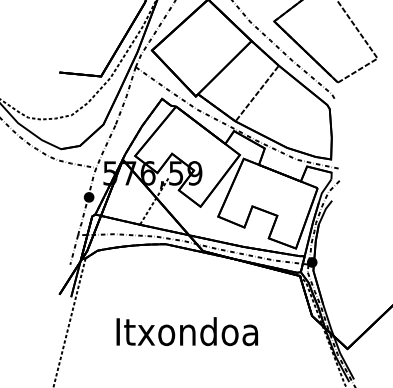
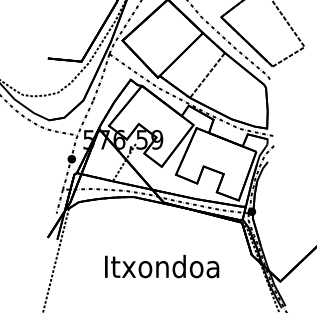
text: (187, 331) -> (162, 266), moved

